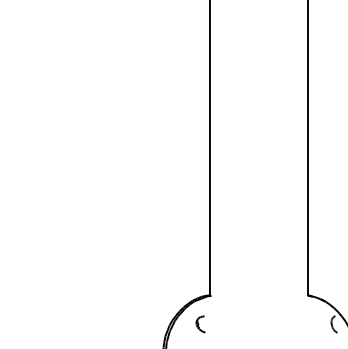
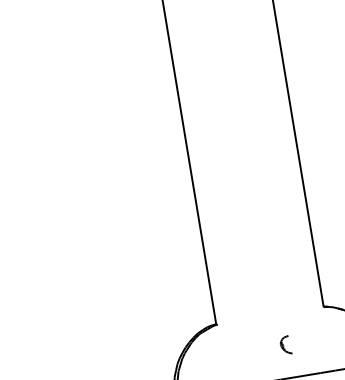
part: (200, 324) -> (285, 345), moved

